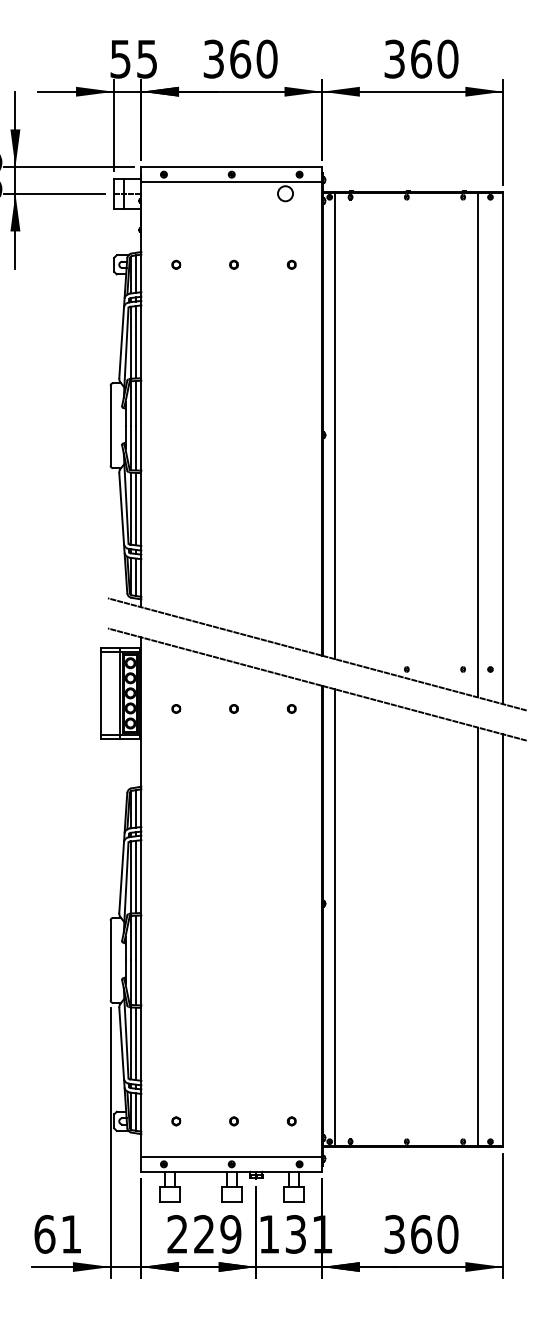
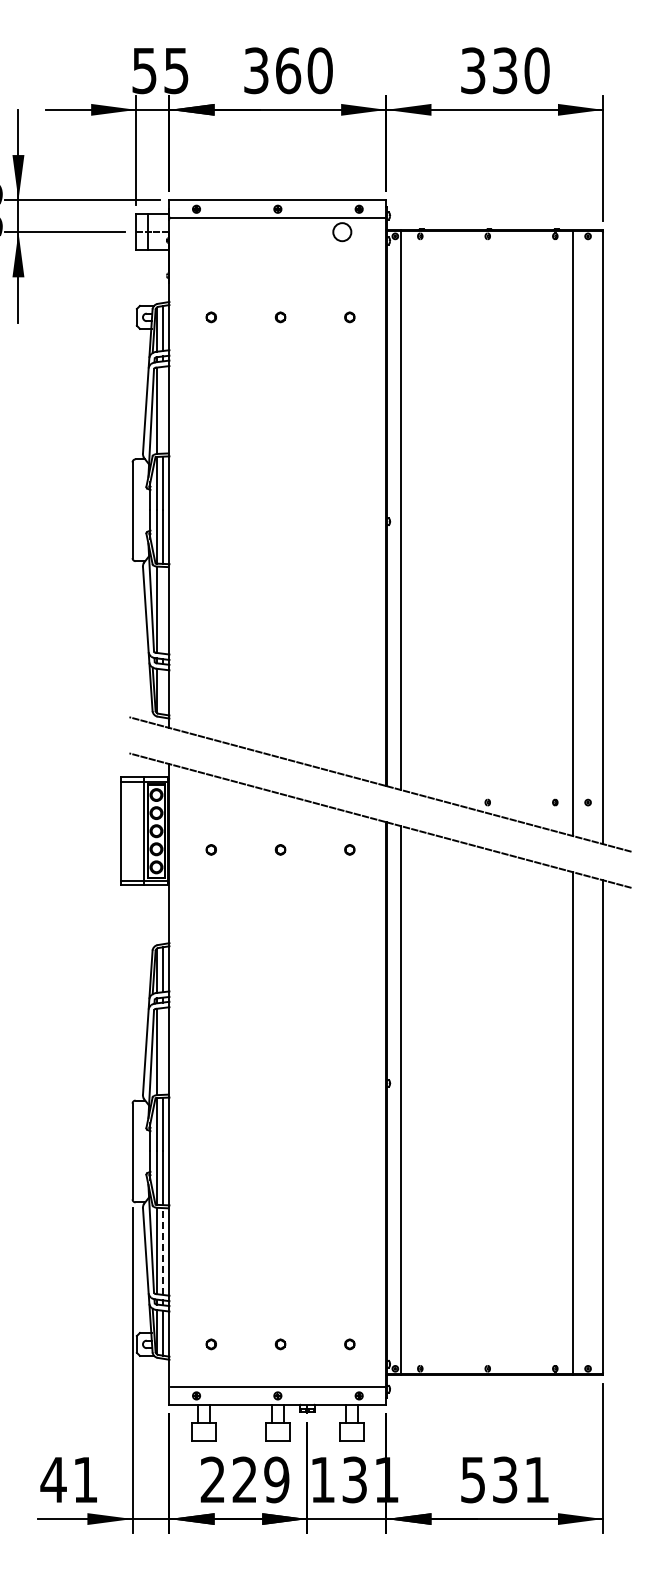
text: (420, 58) -> (504, 70), 360 -> 330
line: (136, 341) -> (163, 409), removed
line: (136, 508) -> (163, 609), removed
line: (136, 576) -> (163, 691), removed
line: (136, 877) -> (163, 1051), removed
line: (136, 1043) -> (163, 1251), solid -> dashed
text: (44, 1234) -> (53, 1479), 61 -> 41
text: (421, 1234) -> (505, 1479), 360 -> 531

